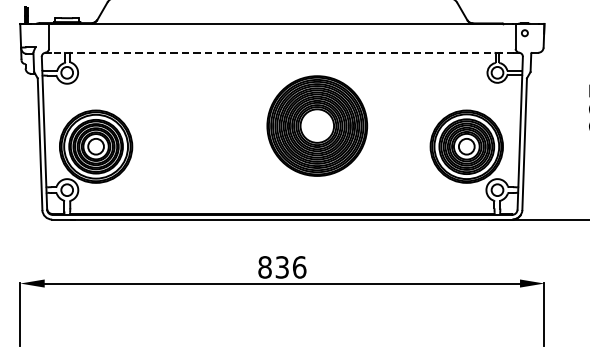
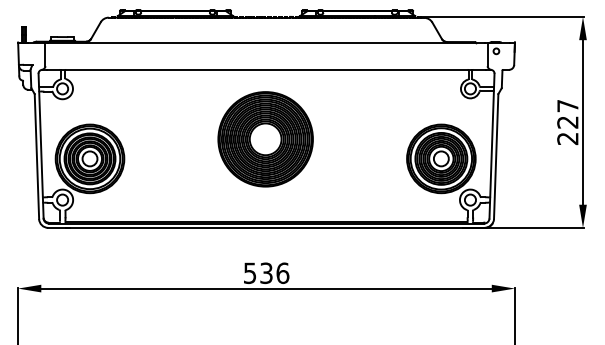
line: (282, 52) -> (266, 69), dashed -> solid
part: (317, 126) -> (265, 139), moved
text: (264, 267) -> (249, 273), 836 -> 536

